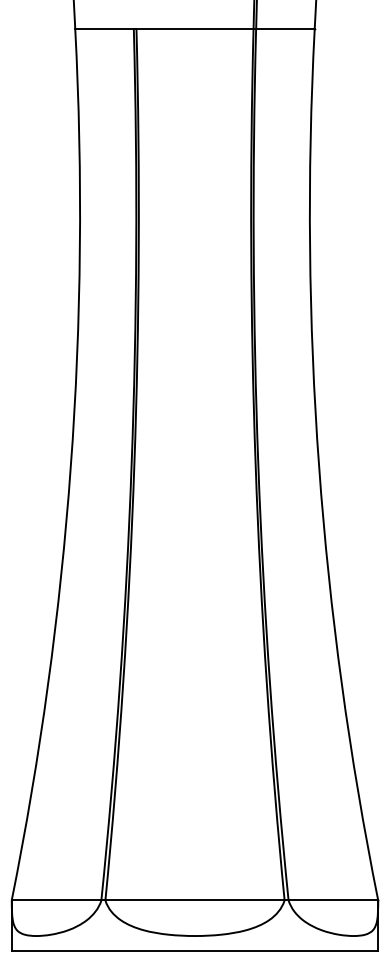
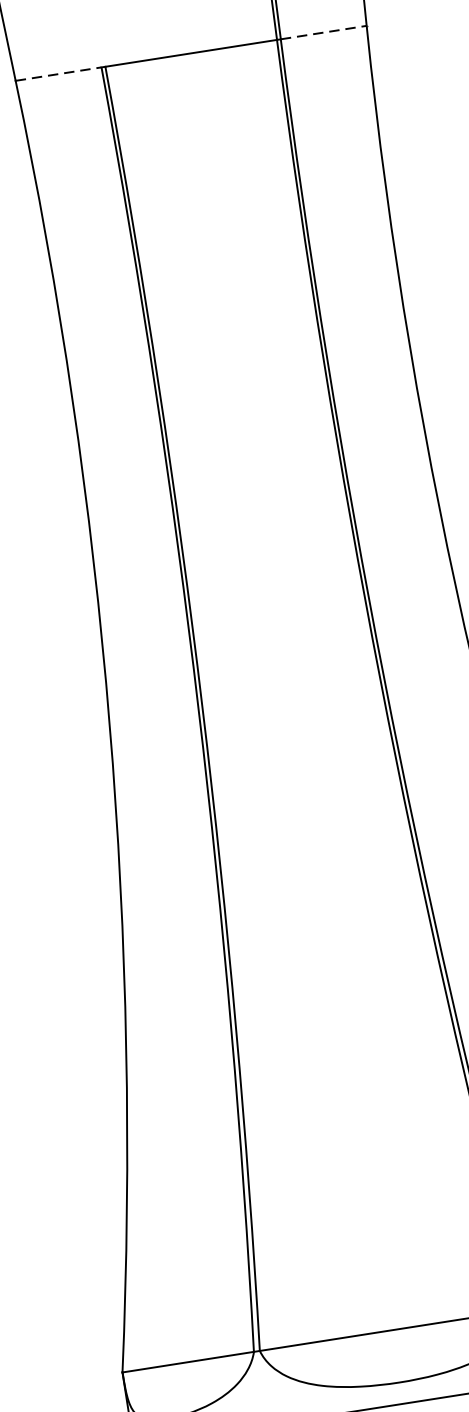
line: (105, 29) -> (60, 74), solid -> dashed
line: (285, 29) -> (323, 32), solid -> dashed

